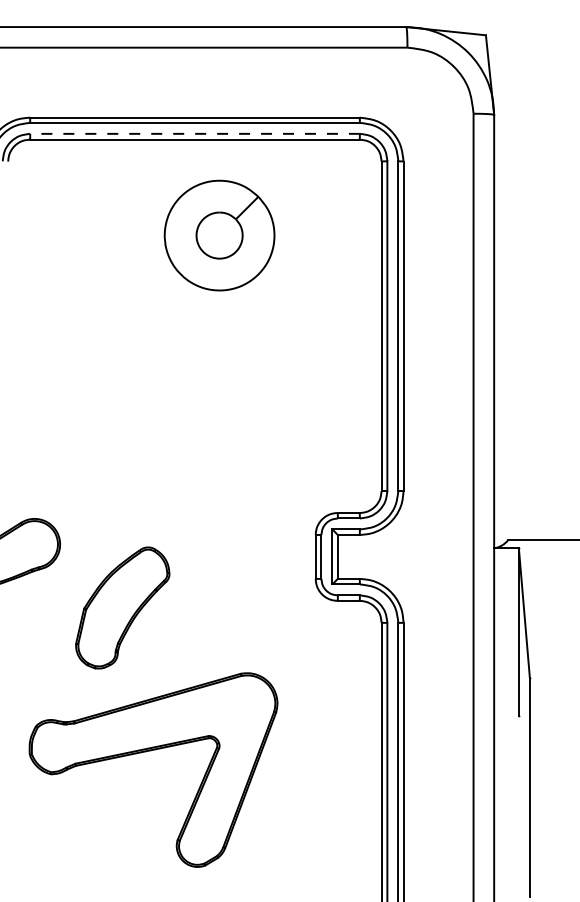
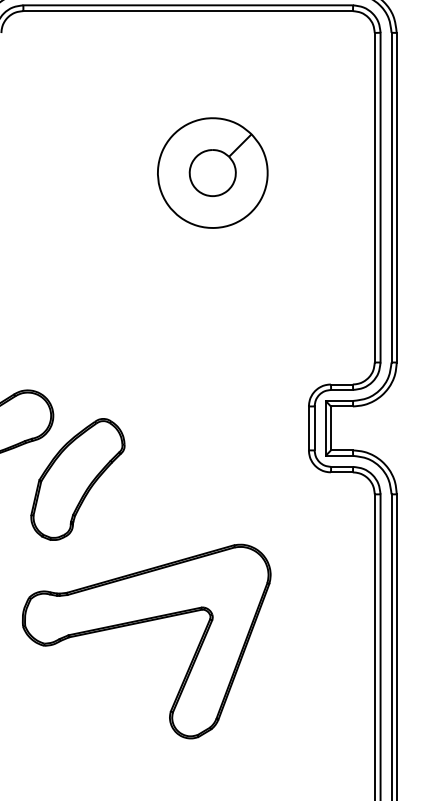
line: (195, 133) -> (188, 4), dashed -> solid
part: (219, 235) -> (212, 172), moved
part: (122, 607) -> (77, 478), moved

